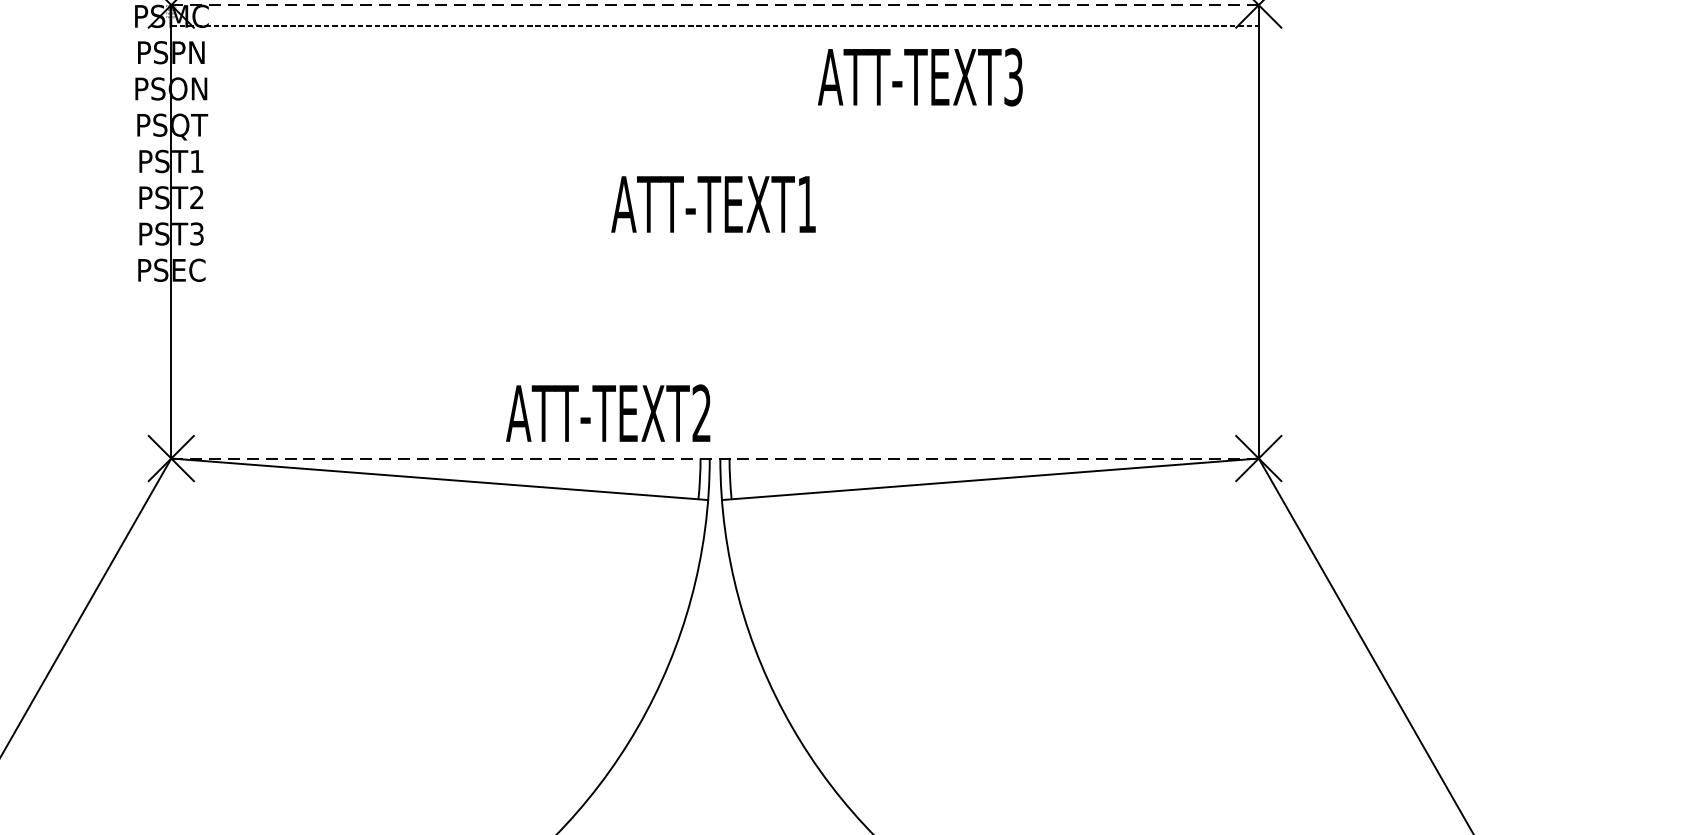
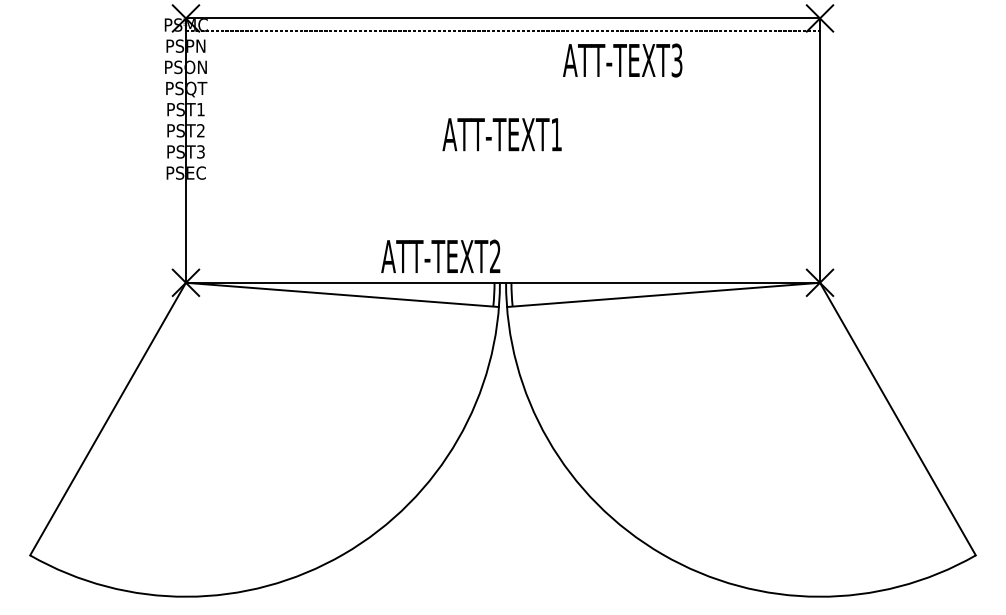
line: (715, 5) -> (503, 18), dashed -> solid
line: (714, 457) -> (502, 282), dashed -> solid

